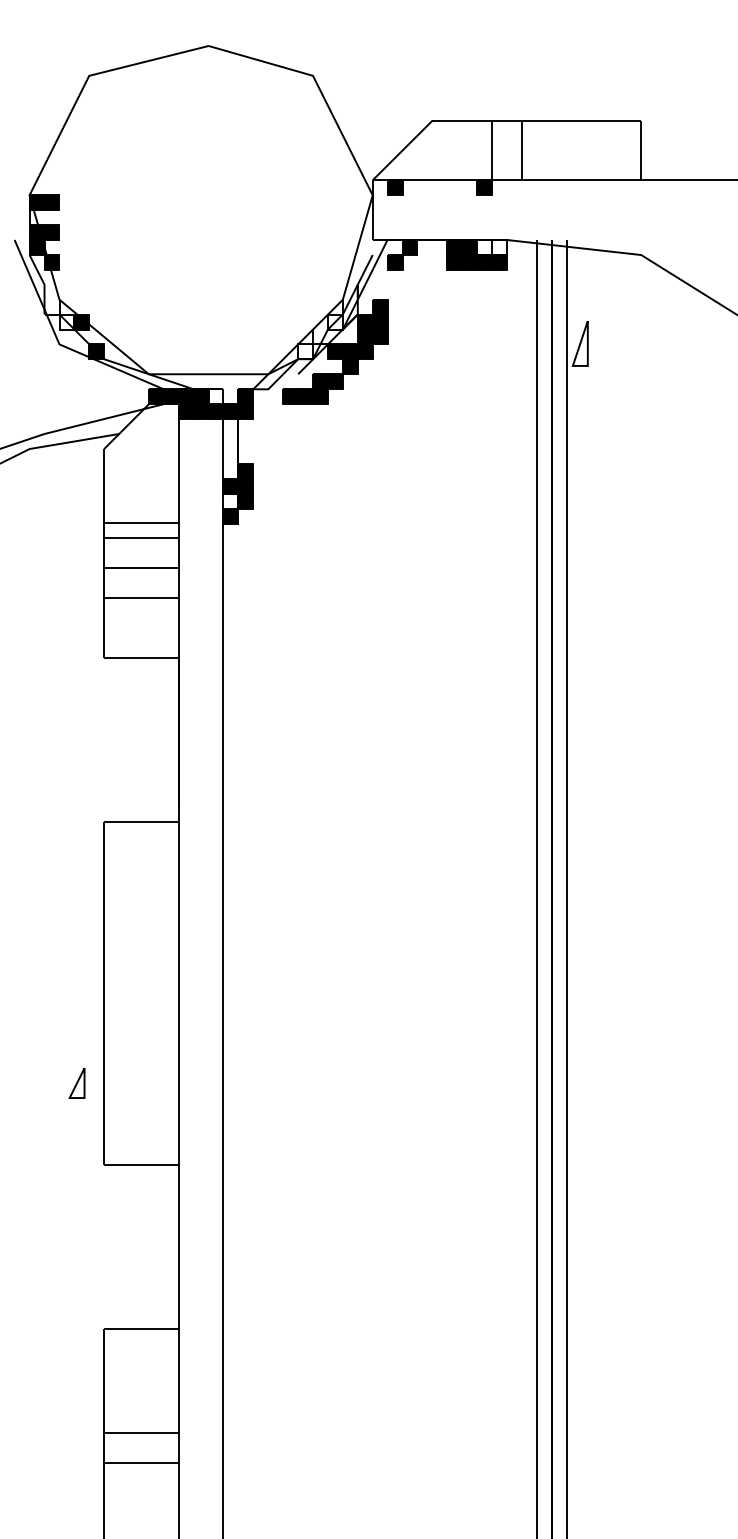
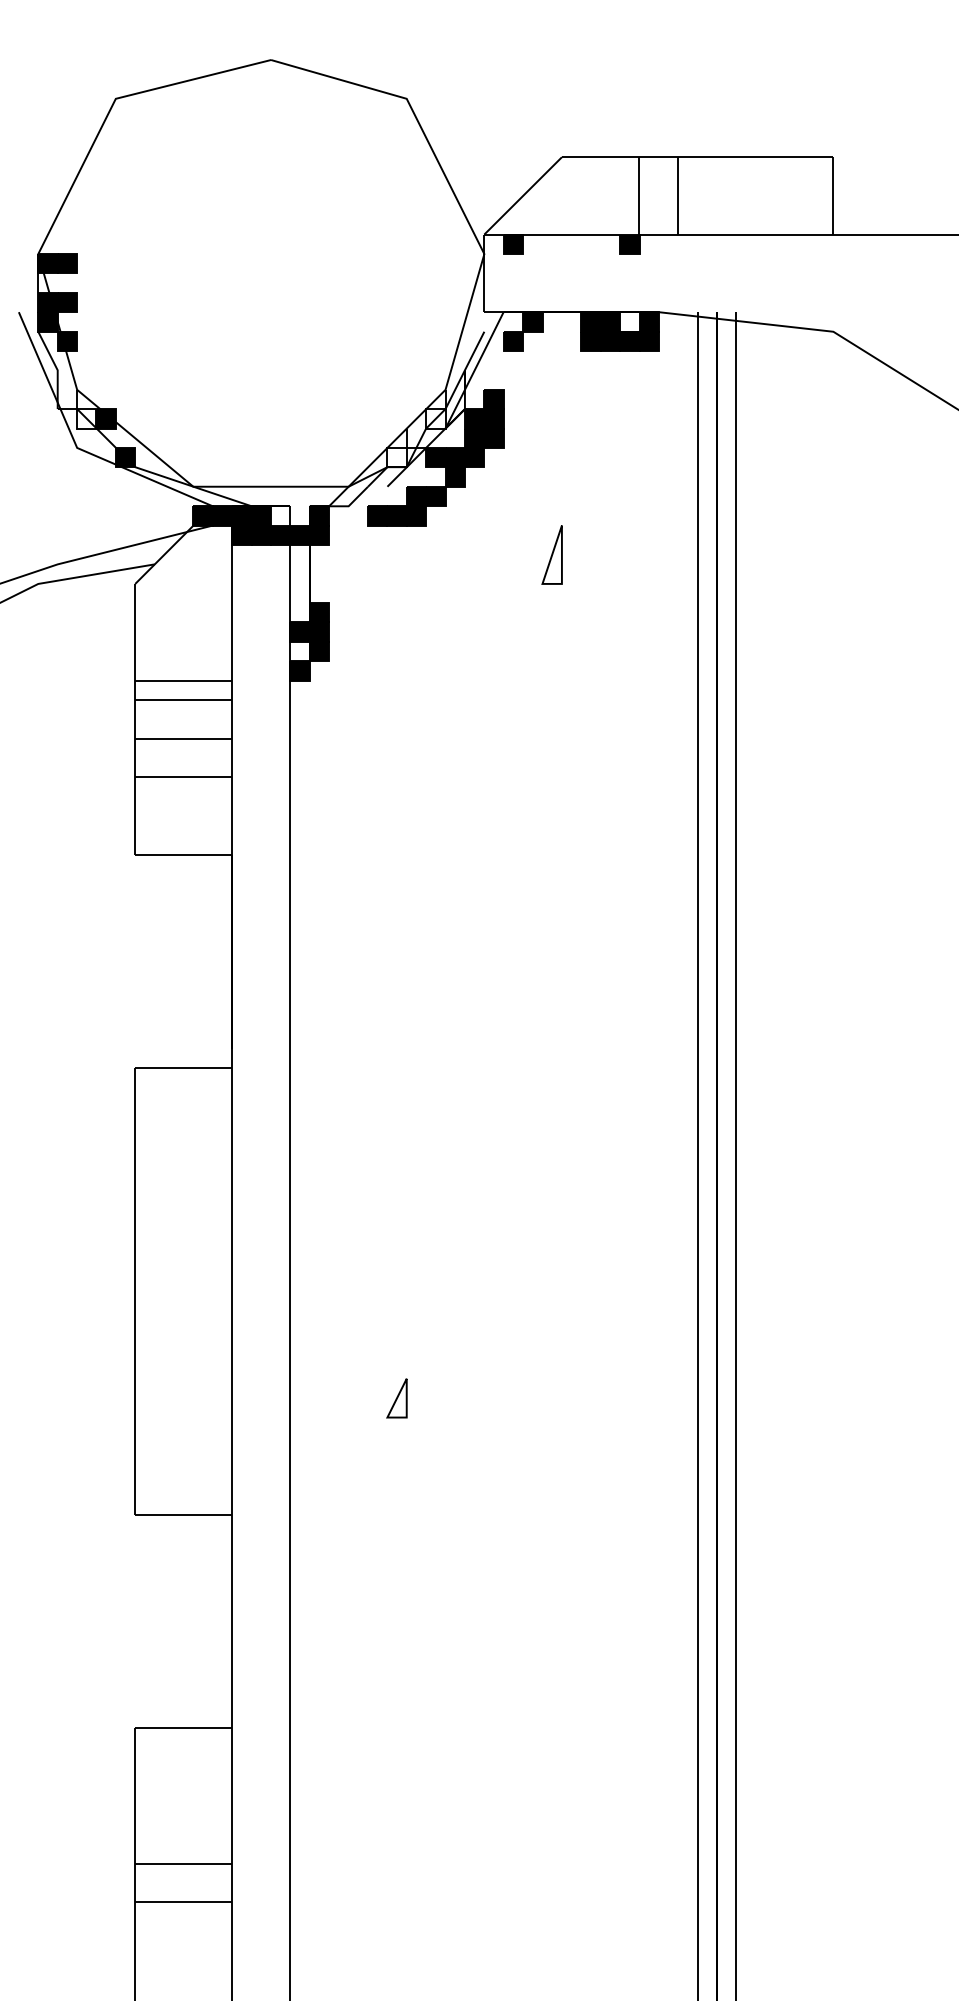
fill: (499, 247) -> (648, 321), added
part: (579, 343) -> (551, 554), moved
part: (76, 1083) -> (396, 1398), moved

